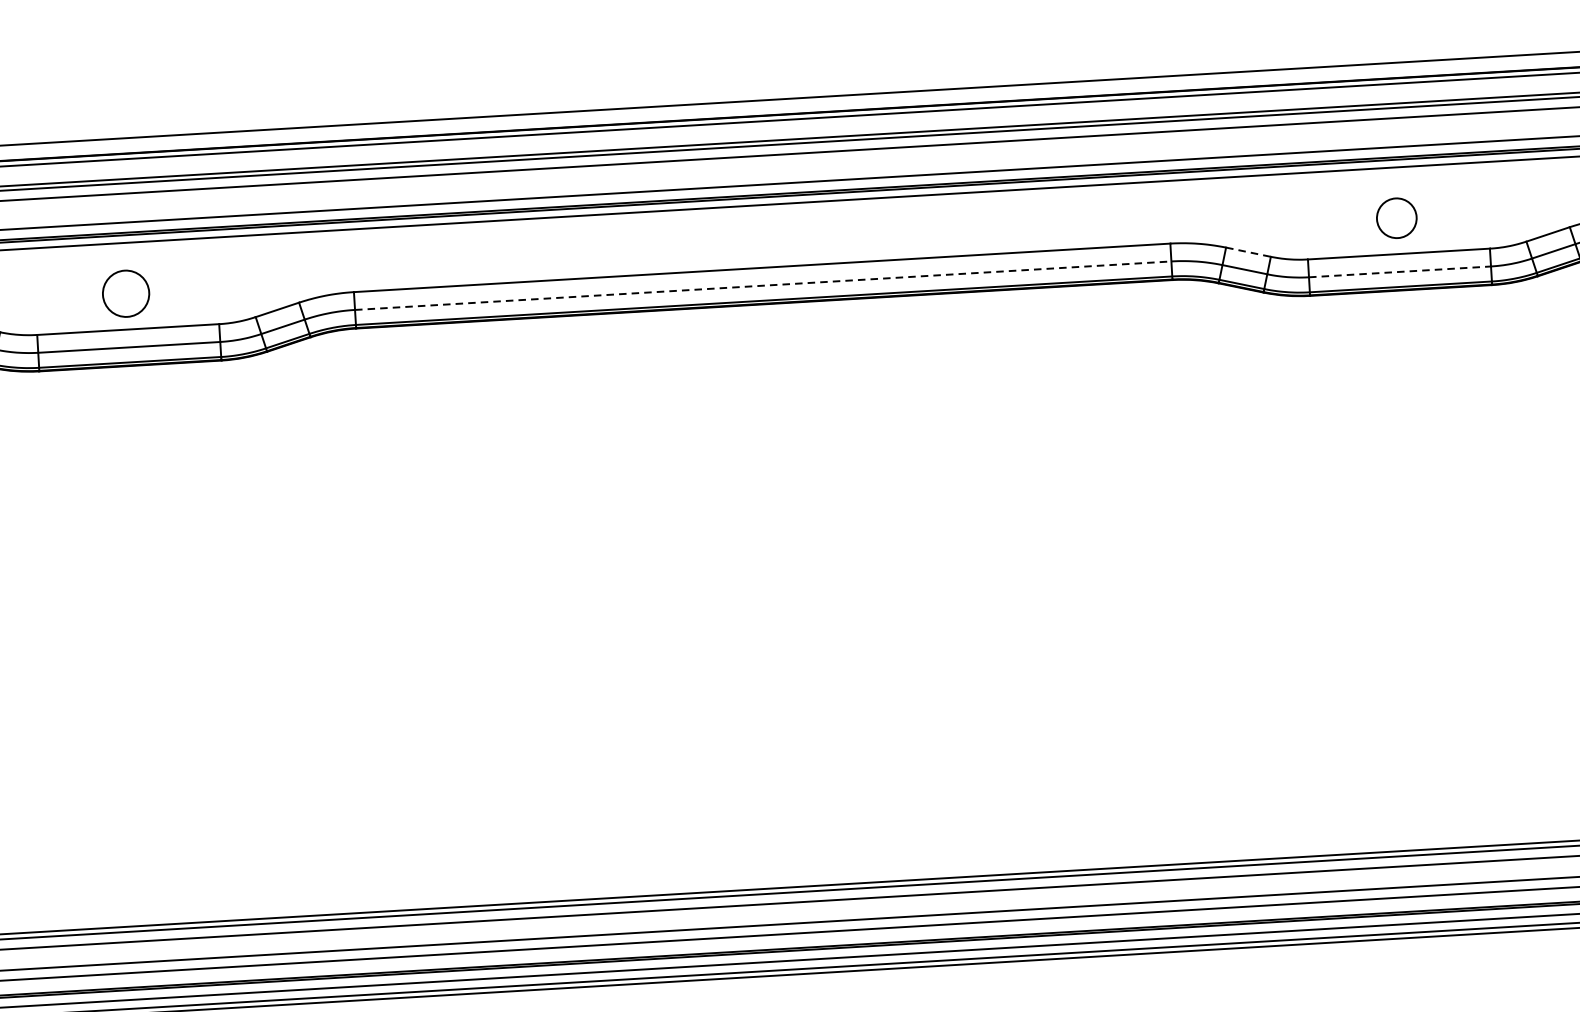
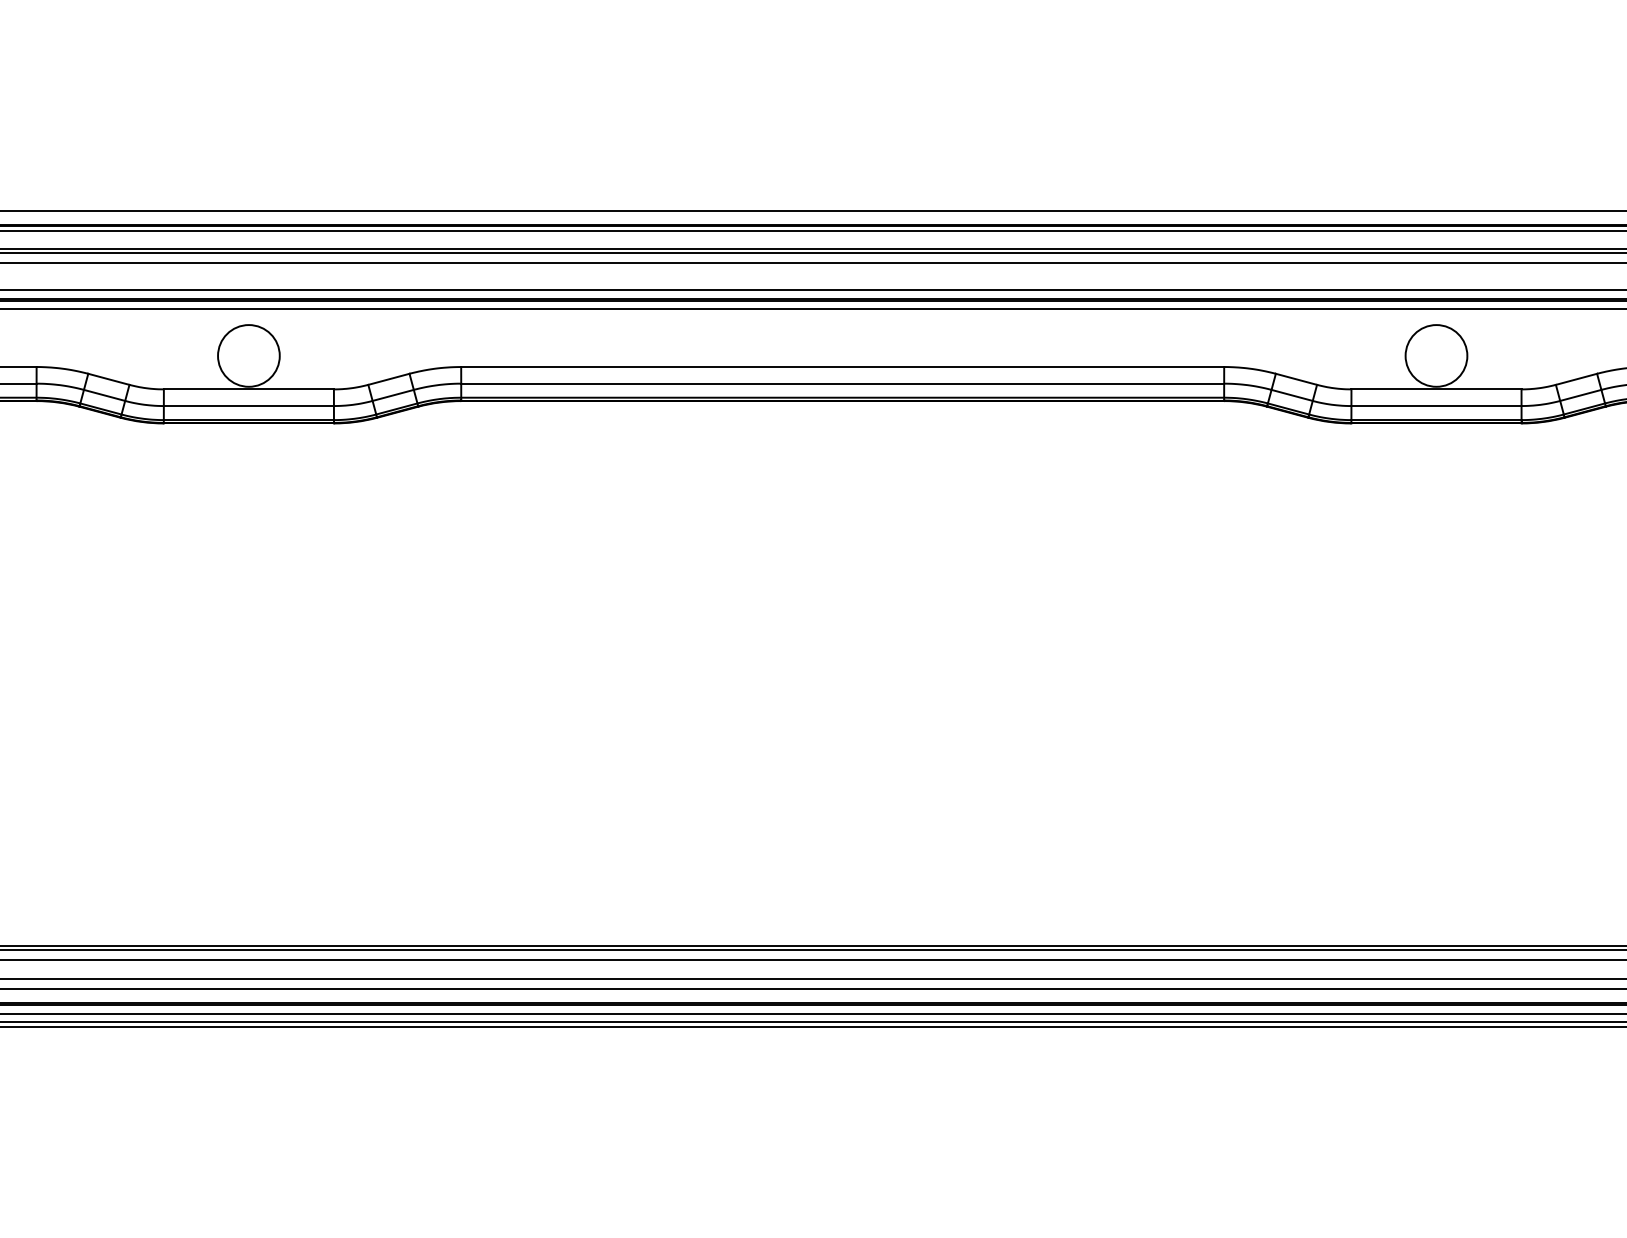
circle: (1396, 217) -> (1436, 355), size x1.67
line: (1248, 252) -> (1296, 379), dashed -> solid
line: (1400, 272) -> (1436, 406), dashed -> solid
line: (764, 285) -> (843, 383), dashed -> solid
circle: (125, 293) -> (248, 355), size x1.43

